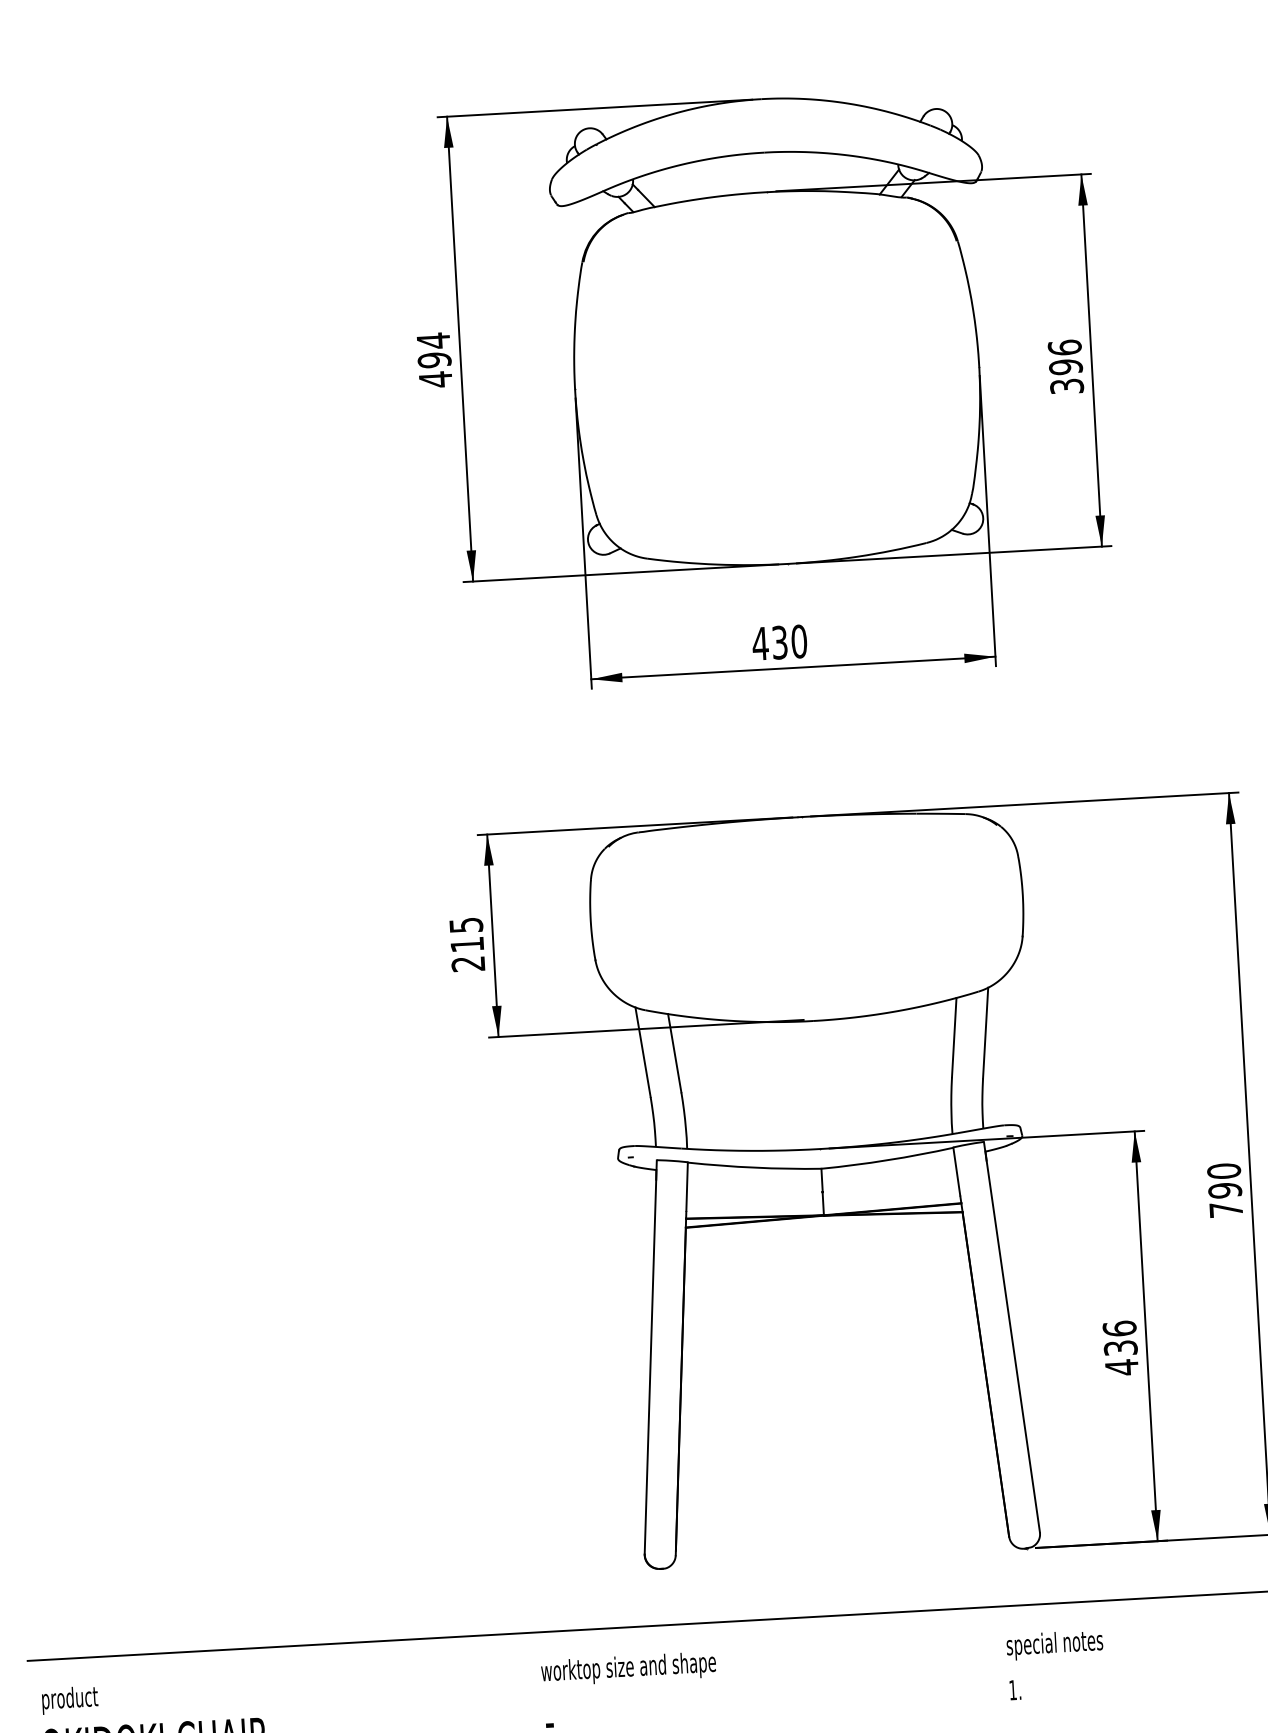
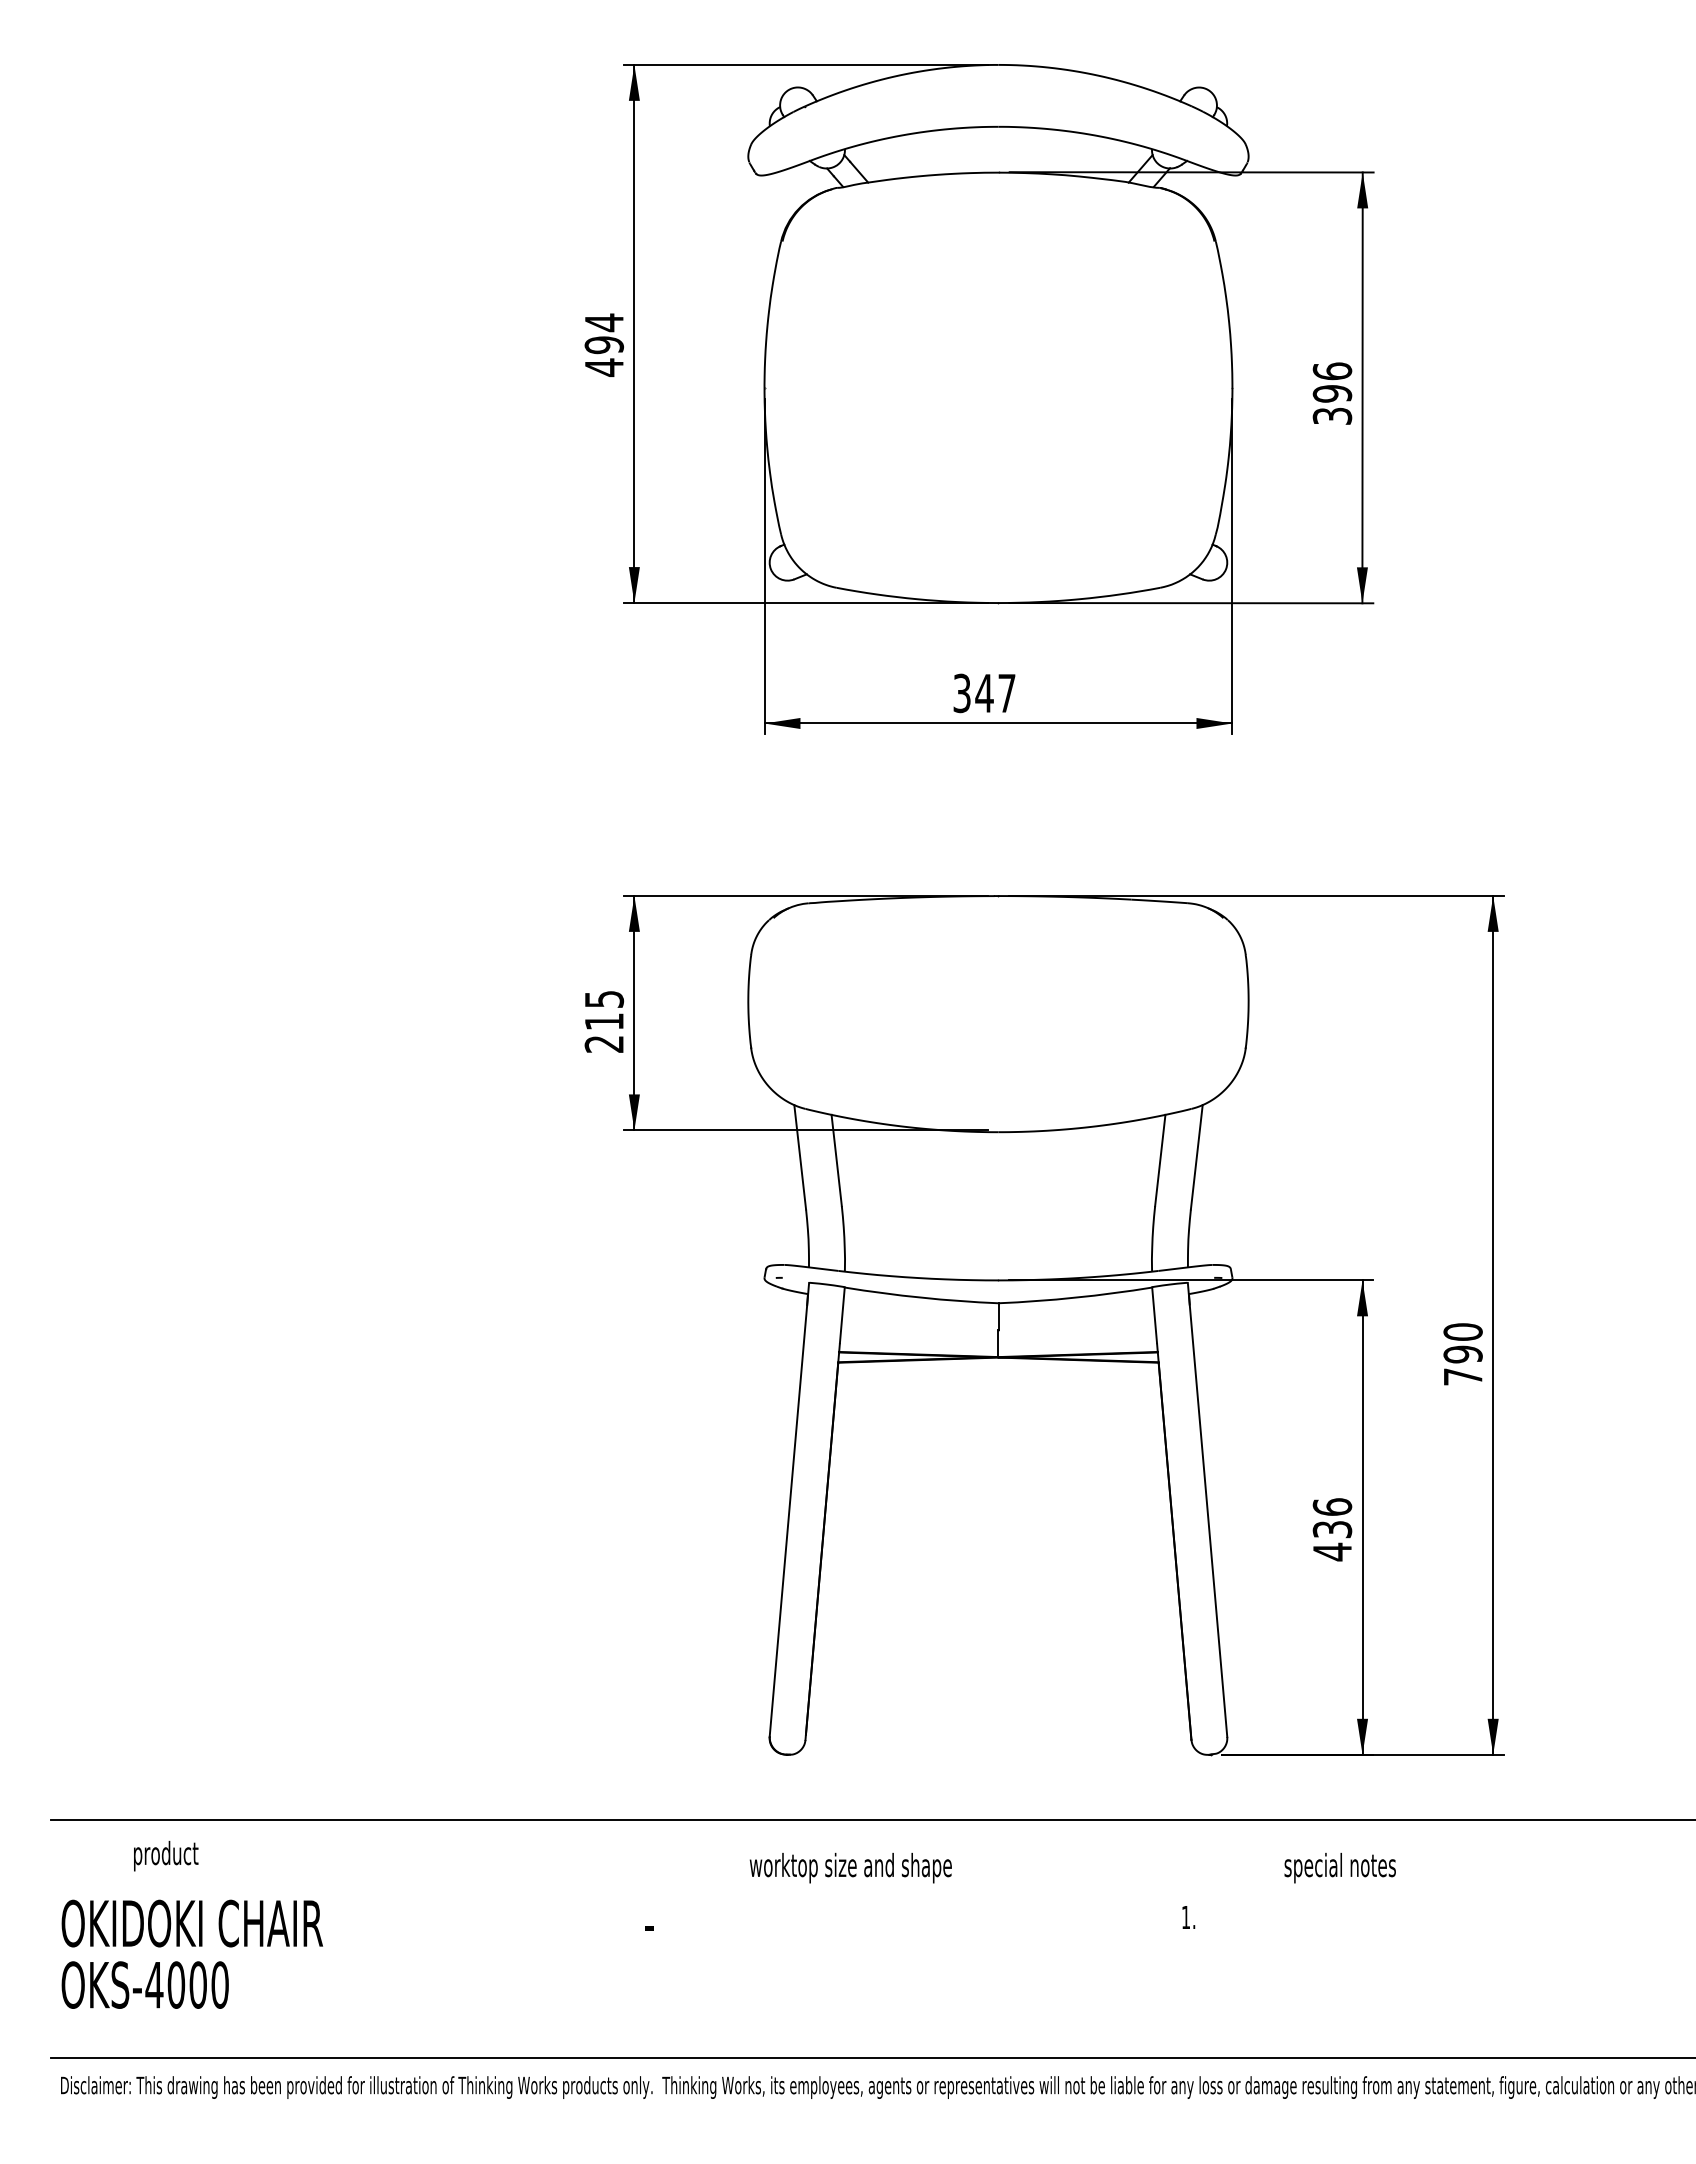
text: (778, 642) -> (983, 693), 430 -> 347
text: (1054, 1644) -> (1339, 1867), moved
text: (628, 1668) -> (850, 1867), moved
text: (70, 1699) -> (166, 1855), moved

